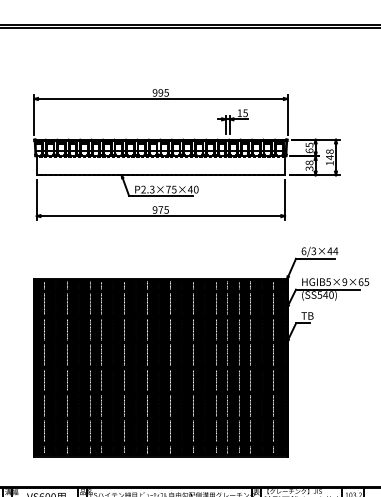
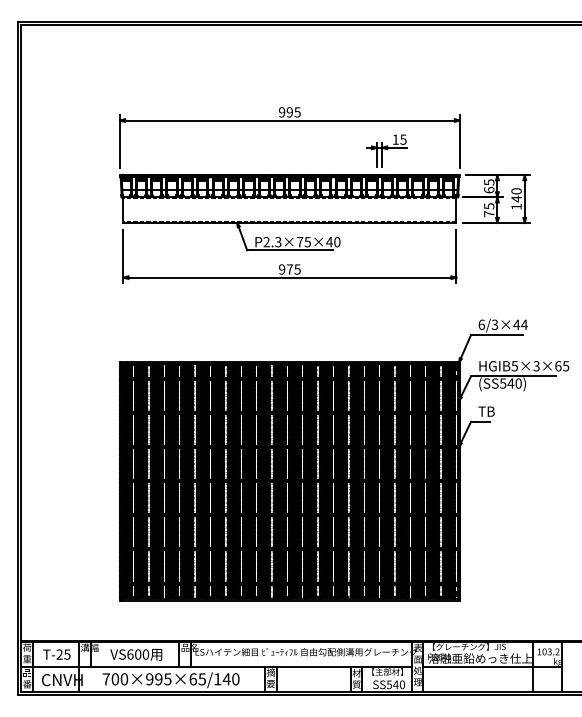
text: (329, 151) -> (516, 191), 148 -> 140
text: (309, 166) -> (489, 210), 38 -> 75
text: (344, 282) -> (536, 366), HGIB5×9×65 -> HGIB5×3×65

